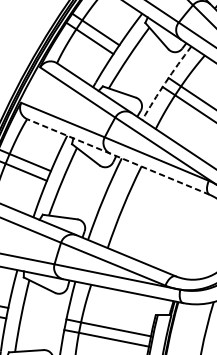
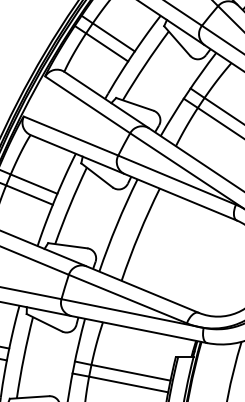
arc: (165, 82) -> (187, 93), dashed -> solid
line: (118, 156) -> (133, 177), dashed -> solid

